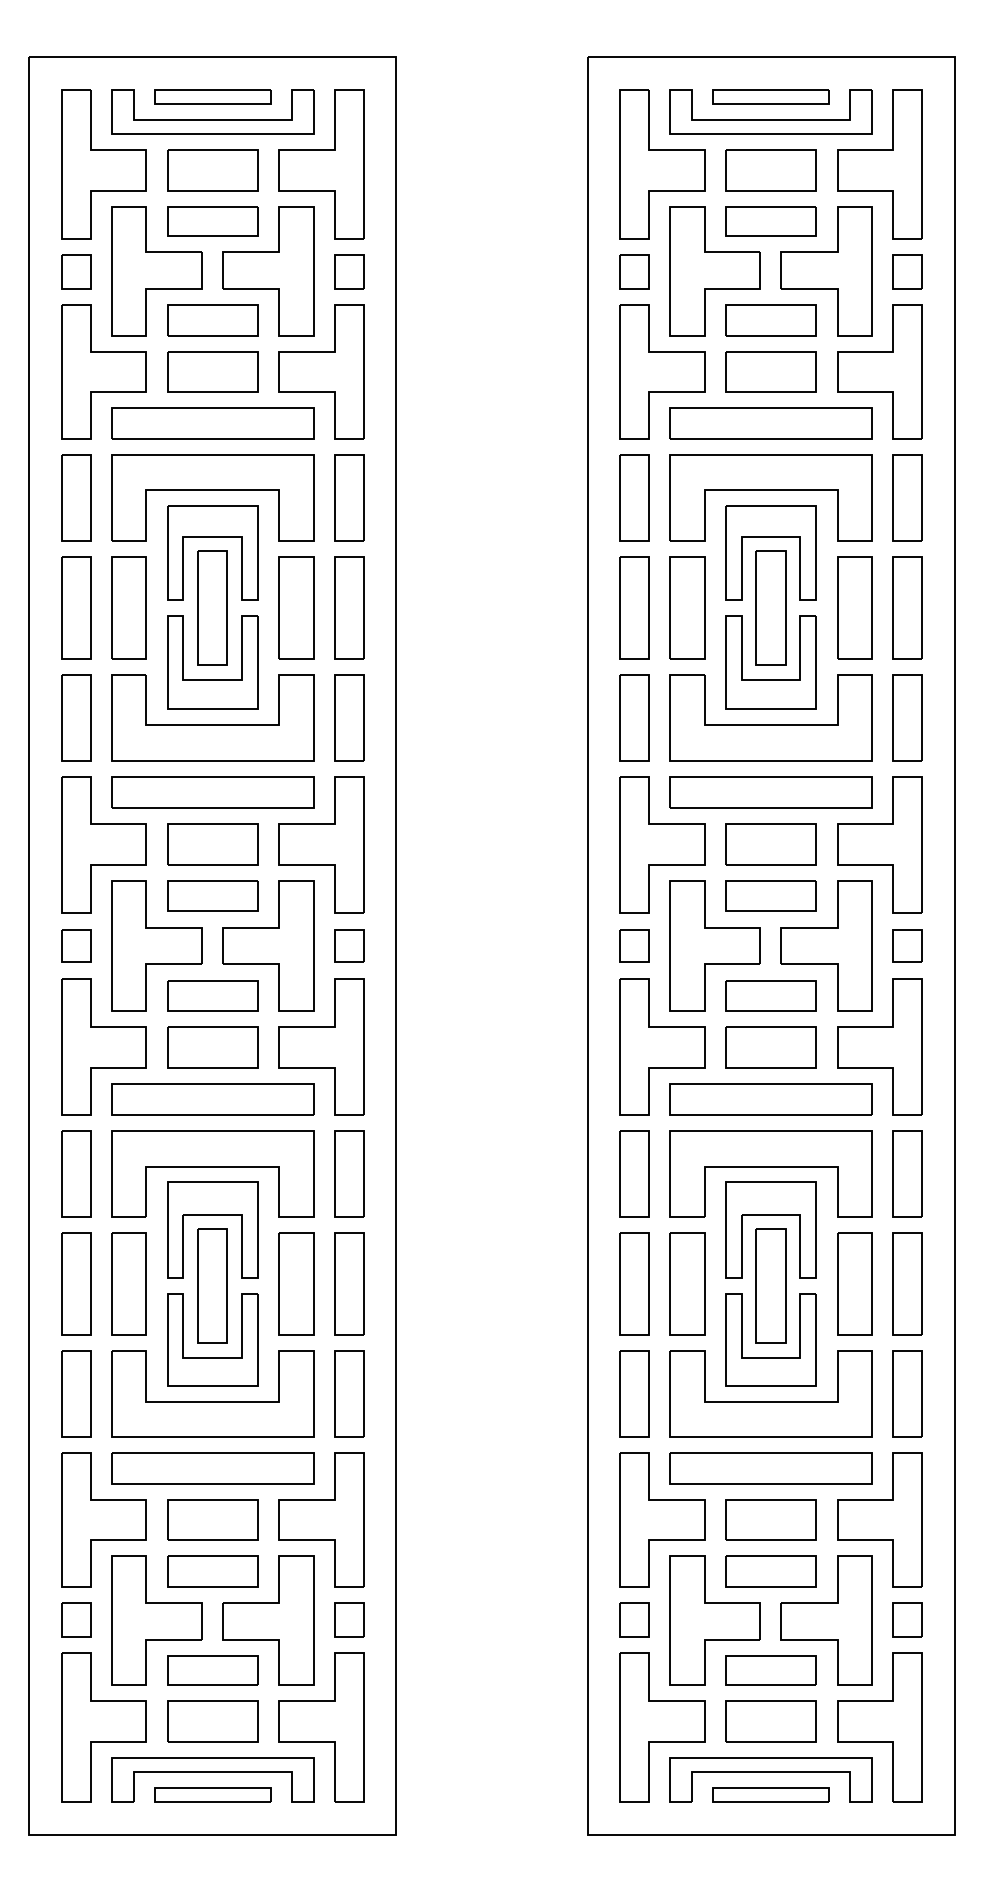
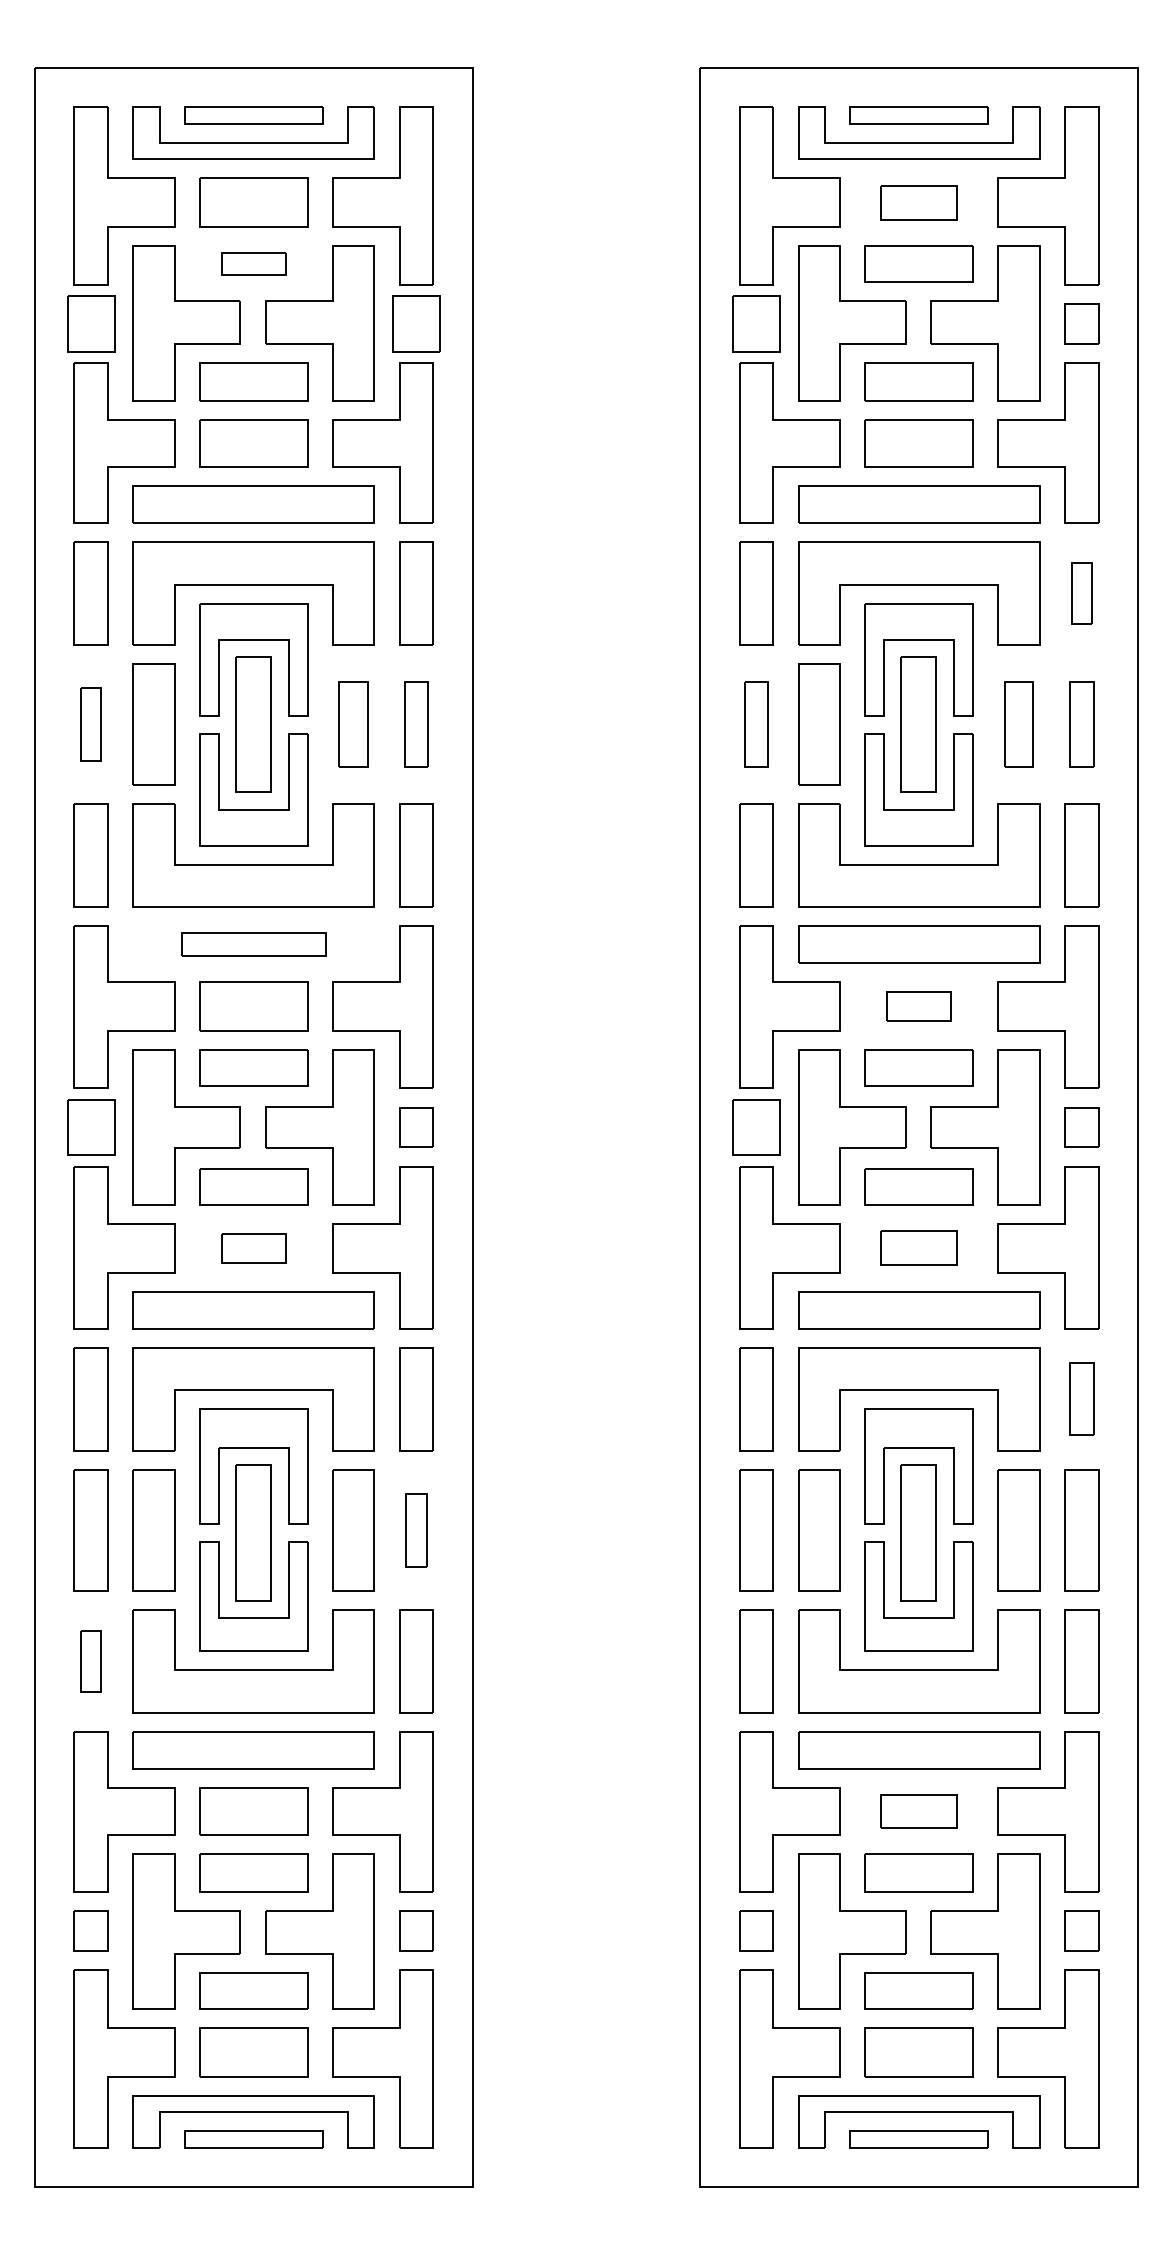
part: (770, 170) -> (918, 203), size x0.7
part: (212, 221) -> (253, 264), size x0.6
part: (76, 271) -> (91, 323), size x1.4
part: (349, 271) -> (416, 323), size x1.4
part: (634, 271) -> (756, 323), size x1.4
part: (907, 497) -> (1081, 592), size x0.6
part: (76, 607) -> (91, 724), size x0.6
part: (296, 607) -> (353, 724), size x0.7
part: (349, 607) -> (416, 724), size x0.7
part: (634, 607) -> (756, 724), size x0.7
part: (854, 607) -> (1018, 724), size x0.7
part: (907, 607) -> (1081, 724), size x0.7
part: (212, 792) -> (253, 944), size x0.6
part: (770, 844) -> (918, 1006), size x0.6
part: (76, 945) -> (91, 1126), size x1.4
part: (634, 945) -> (756, 1126), size x1.4
part: (212, 1047) -> (253, 1248), size x0.6
part: (770, 1047) -> (918, 1248), size x0.7
part: (907, 1173) -> (1081, 1398), size x0.7
part: (349, 1283) -> (416, 1529), size x0.6
part: (76, 1393) -> (91, 1660), size x0.6
part: (770, 1519) -> (918, 1810), size x0.7

